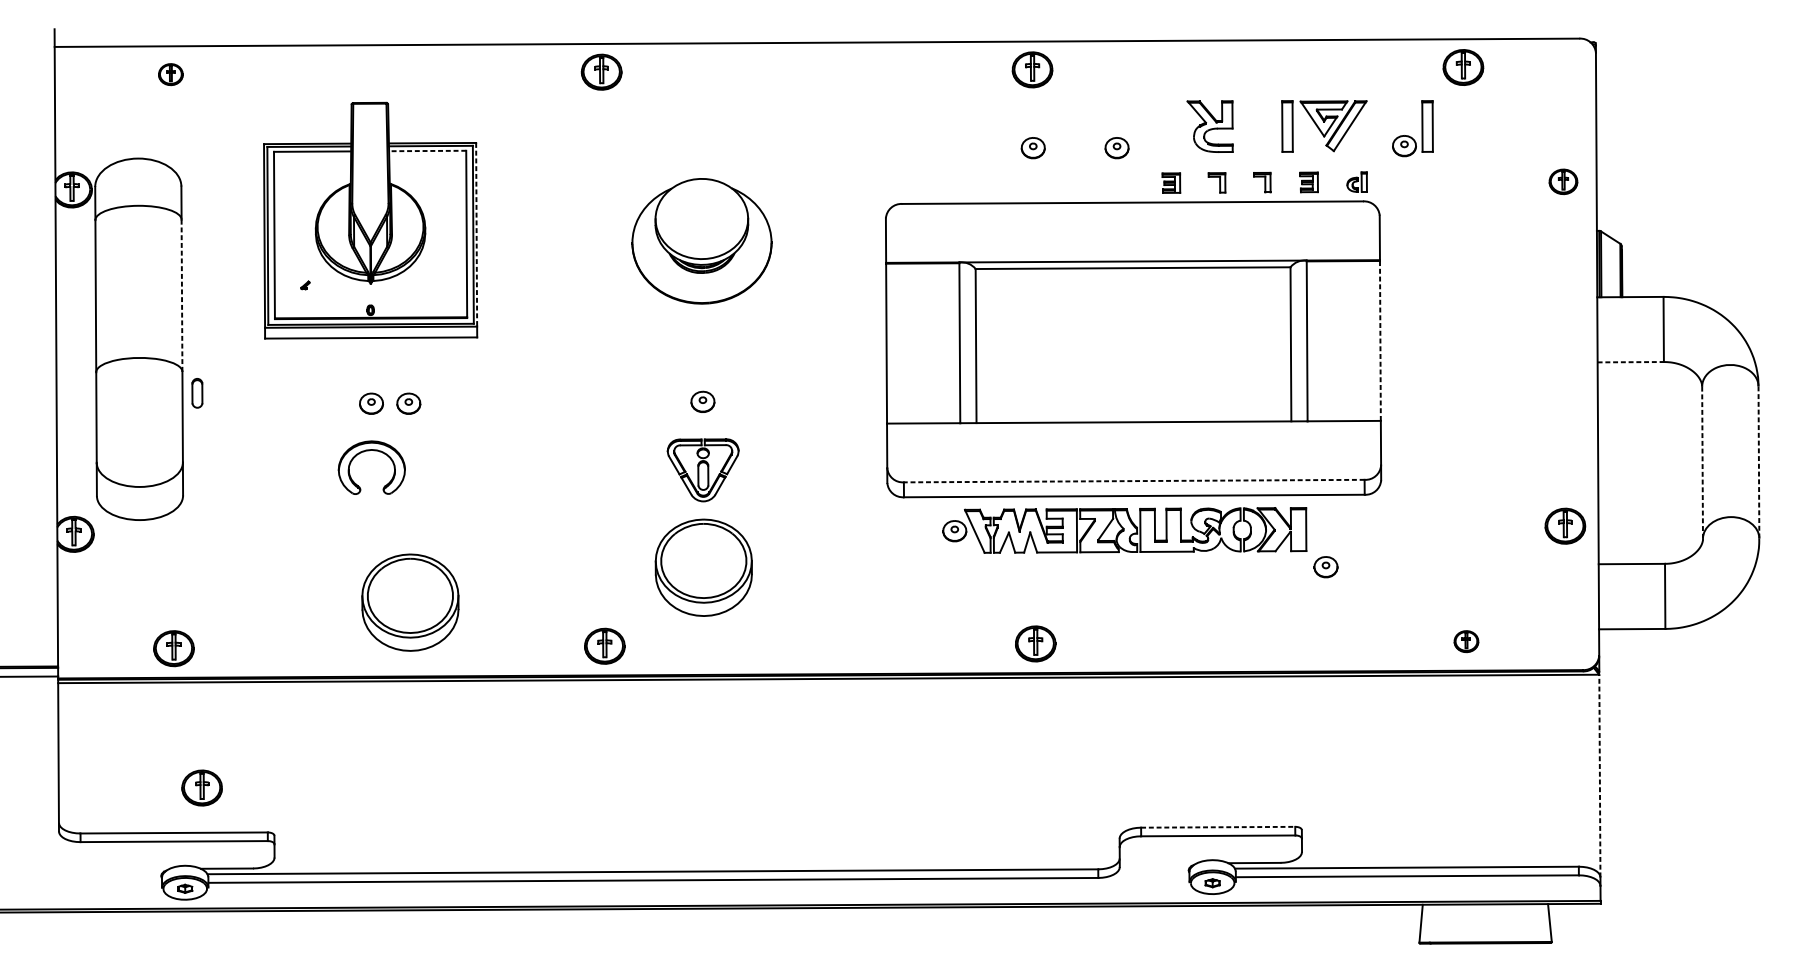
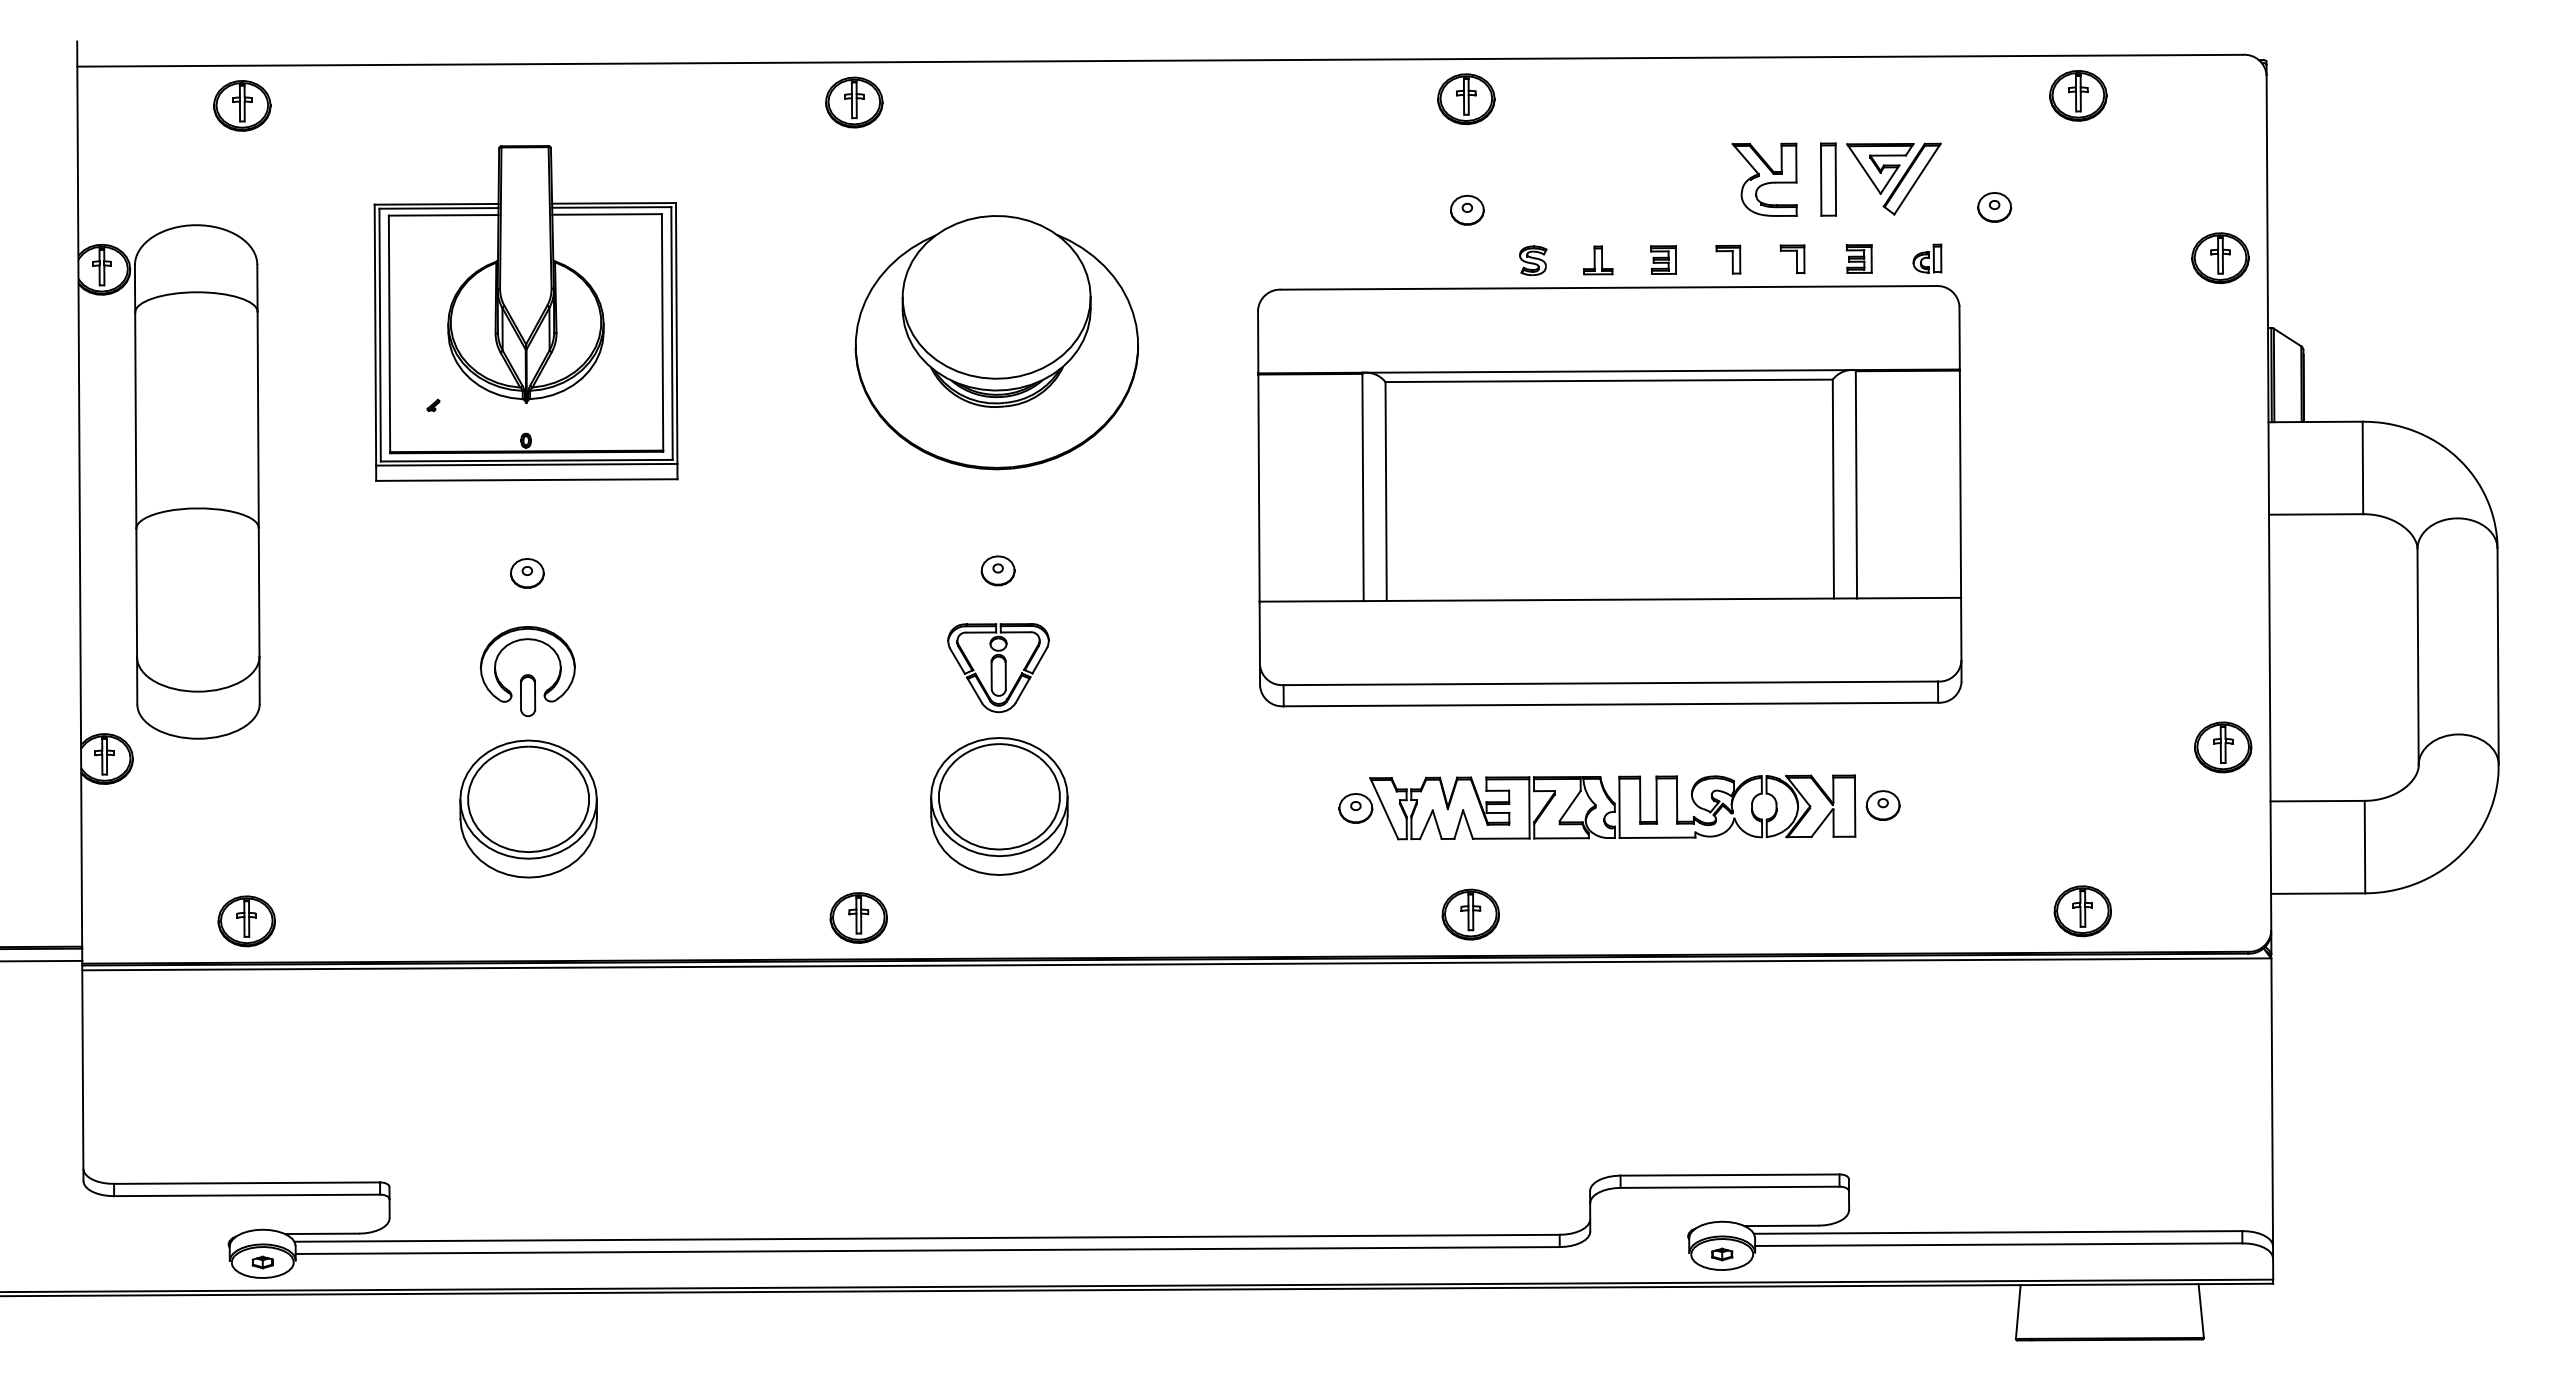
part: (170, 74) -> (242, 105), size x1.67
part: (1210, 126) -> (1764, 179), moved
part: (1427, 126) -> (2027, 179), removed
part: (1117, 147) -> (1586, 209), removed
line: (427, 151) -> (607, 214), dashed -> solid
part: (1563, 182) -> (2220, 258), size x1.43
part: (1079, 183) -> (1533, 260), added
part: (1125, 183) -> (1598, 260), added
line: (476, 234) -> (676, 333), dashed -> solid
part: (701, 241) -> (996, 342), size x1.43
line: (182, 295) -> (258, 419), dashed -> solid
line: (1380, 341) -> (1960, 484), dashed -> solid
line: (1631, 362) -> (2316, 514), dashed -> solid
part: (197, 393) -> (528, 695), moved
part: (408, 403) -> (580, 573), removed
line: (1702, 462) -> (2418, 657), dashed -> solid
line: (1759, 462) -> (2498, 656), dashed -> solid
line: (1134, 481) -> (1610, 683), dashed -> solid
part: (1124, 530) -> (1597, 807), moved
part: (410, 602) -> (528, 808), moved
part: (1466, 641) -> (2082, 911), size x1.67
line: (1600, 776) -> (2272, 1102), dashed -> solid
part: (201, 788) -> (286, 1119), removed
line: (1218, 827) -> (1730, 1175), dashed -> solid

